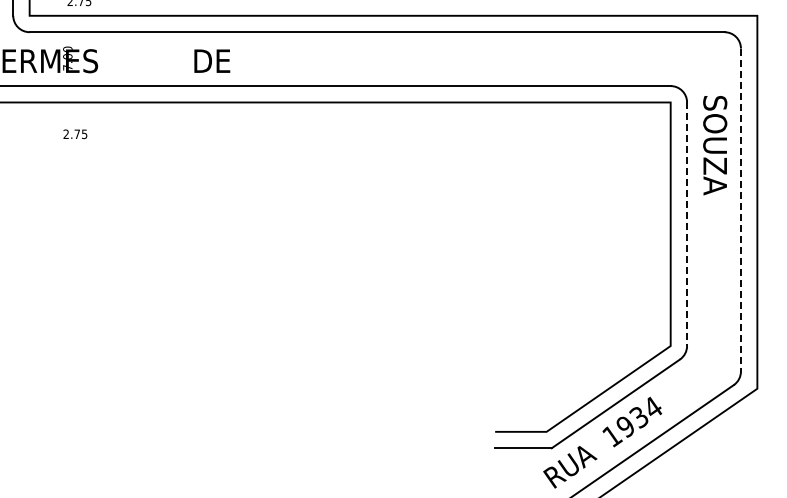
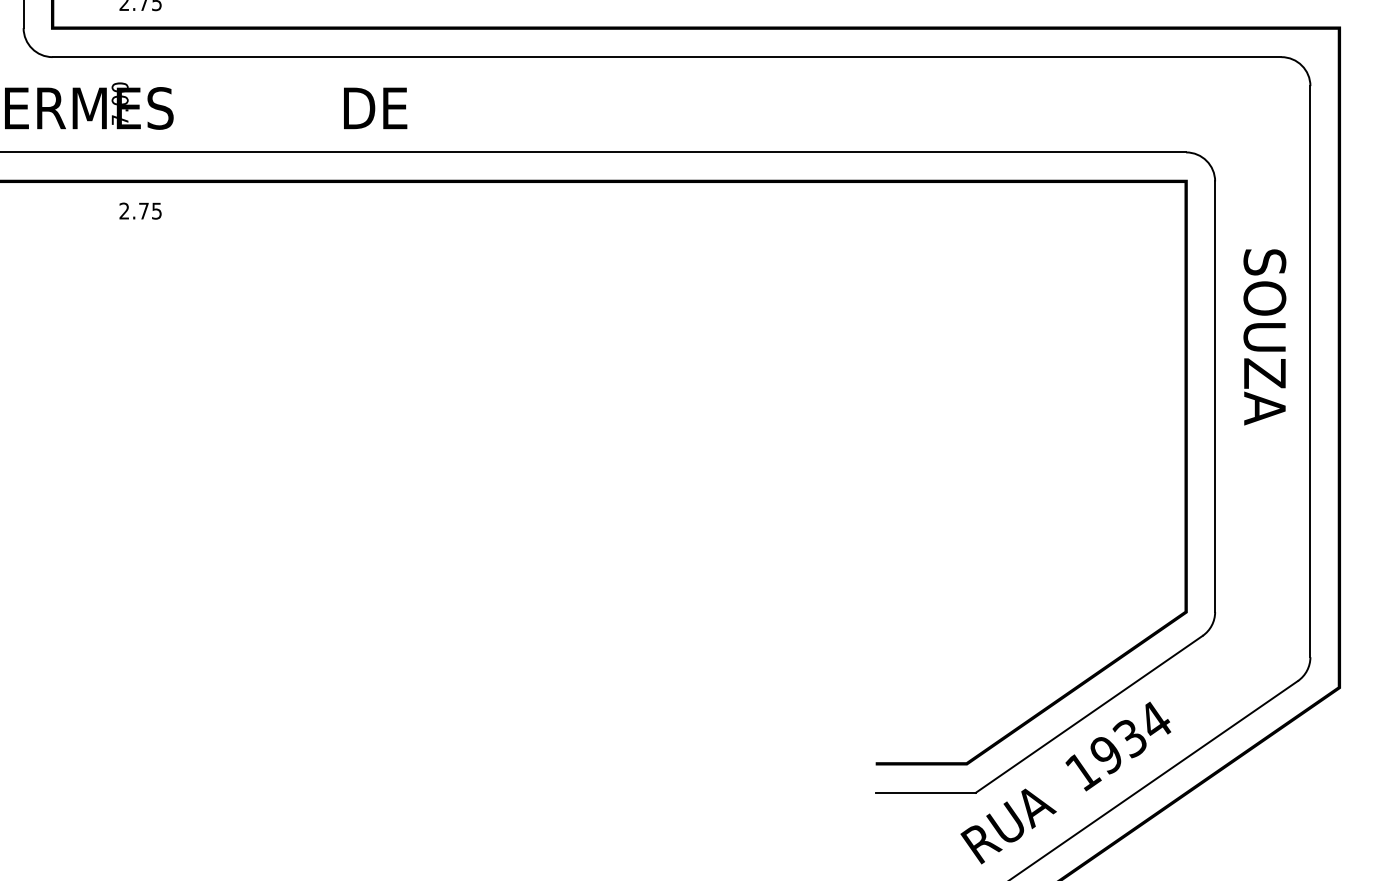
text: (75, 134) -> (140, 211), moved
text: (715, 145) -> (1265, 337), moved
line: (740, 210) -> (1309, 372), dashed -> solid
line: (687, 224) -> (1215, 397), dashed -> solid

